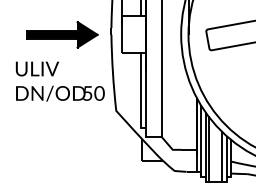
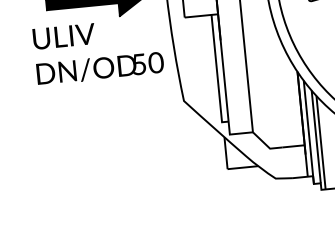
text: (59, 81) -> (97, 51), moved

